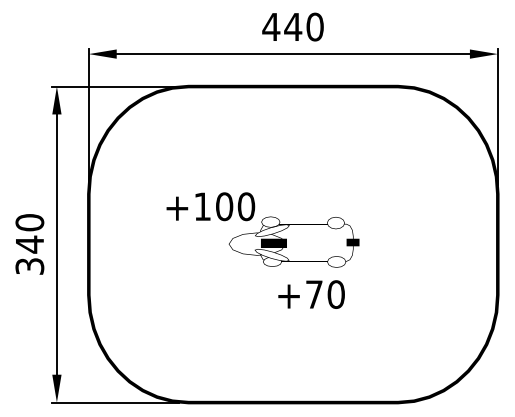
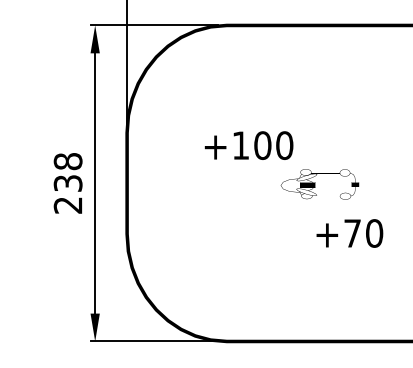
text: (29, 244) -> (67, 183), 340 -> 238
part: (262, 250) -> (300, 189), size x0.6

